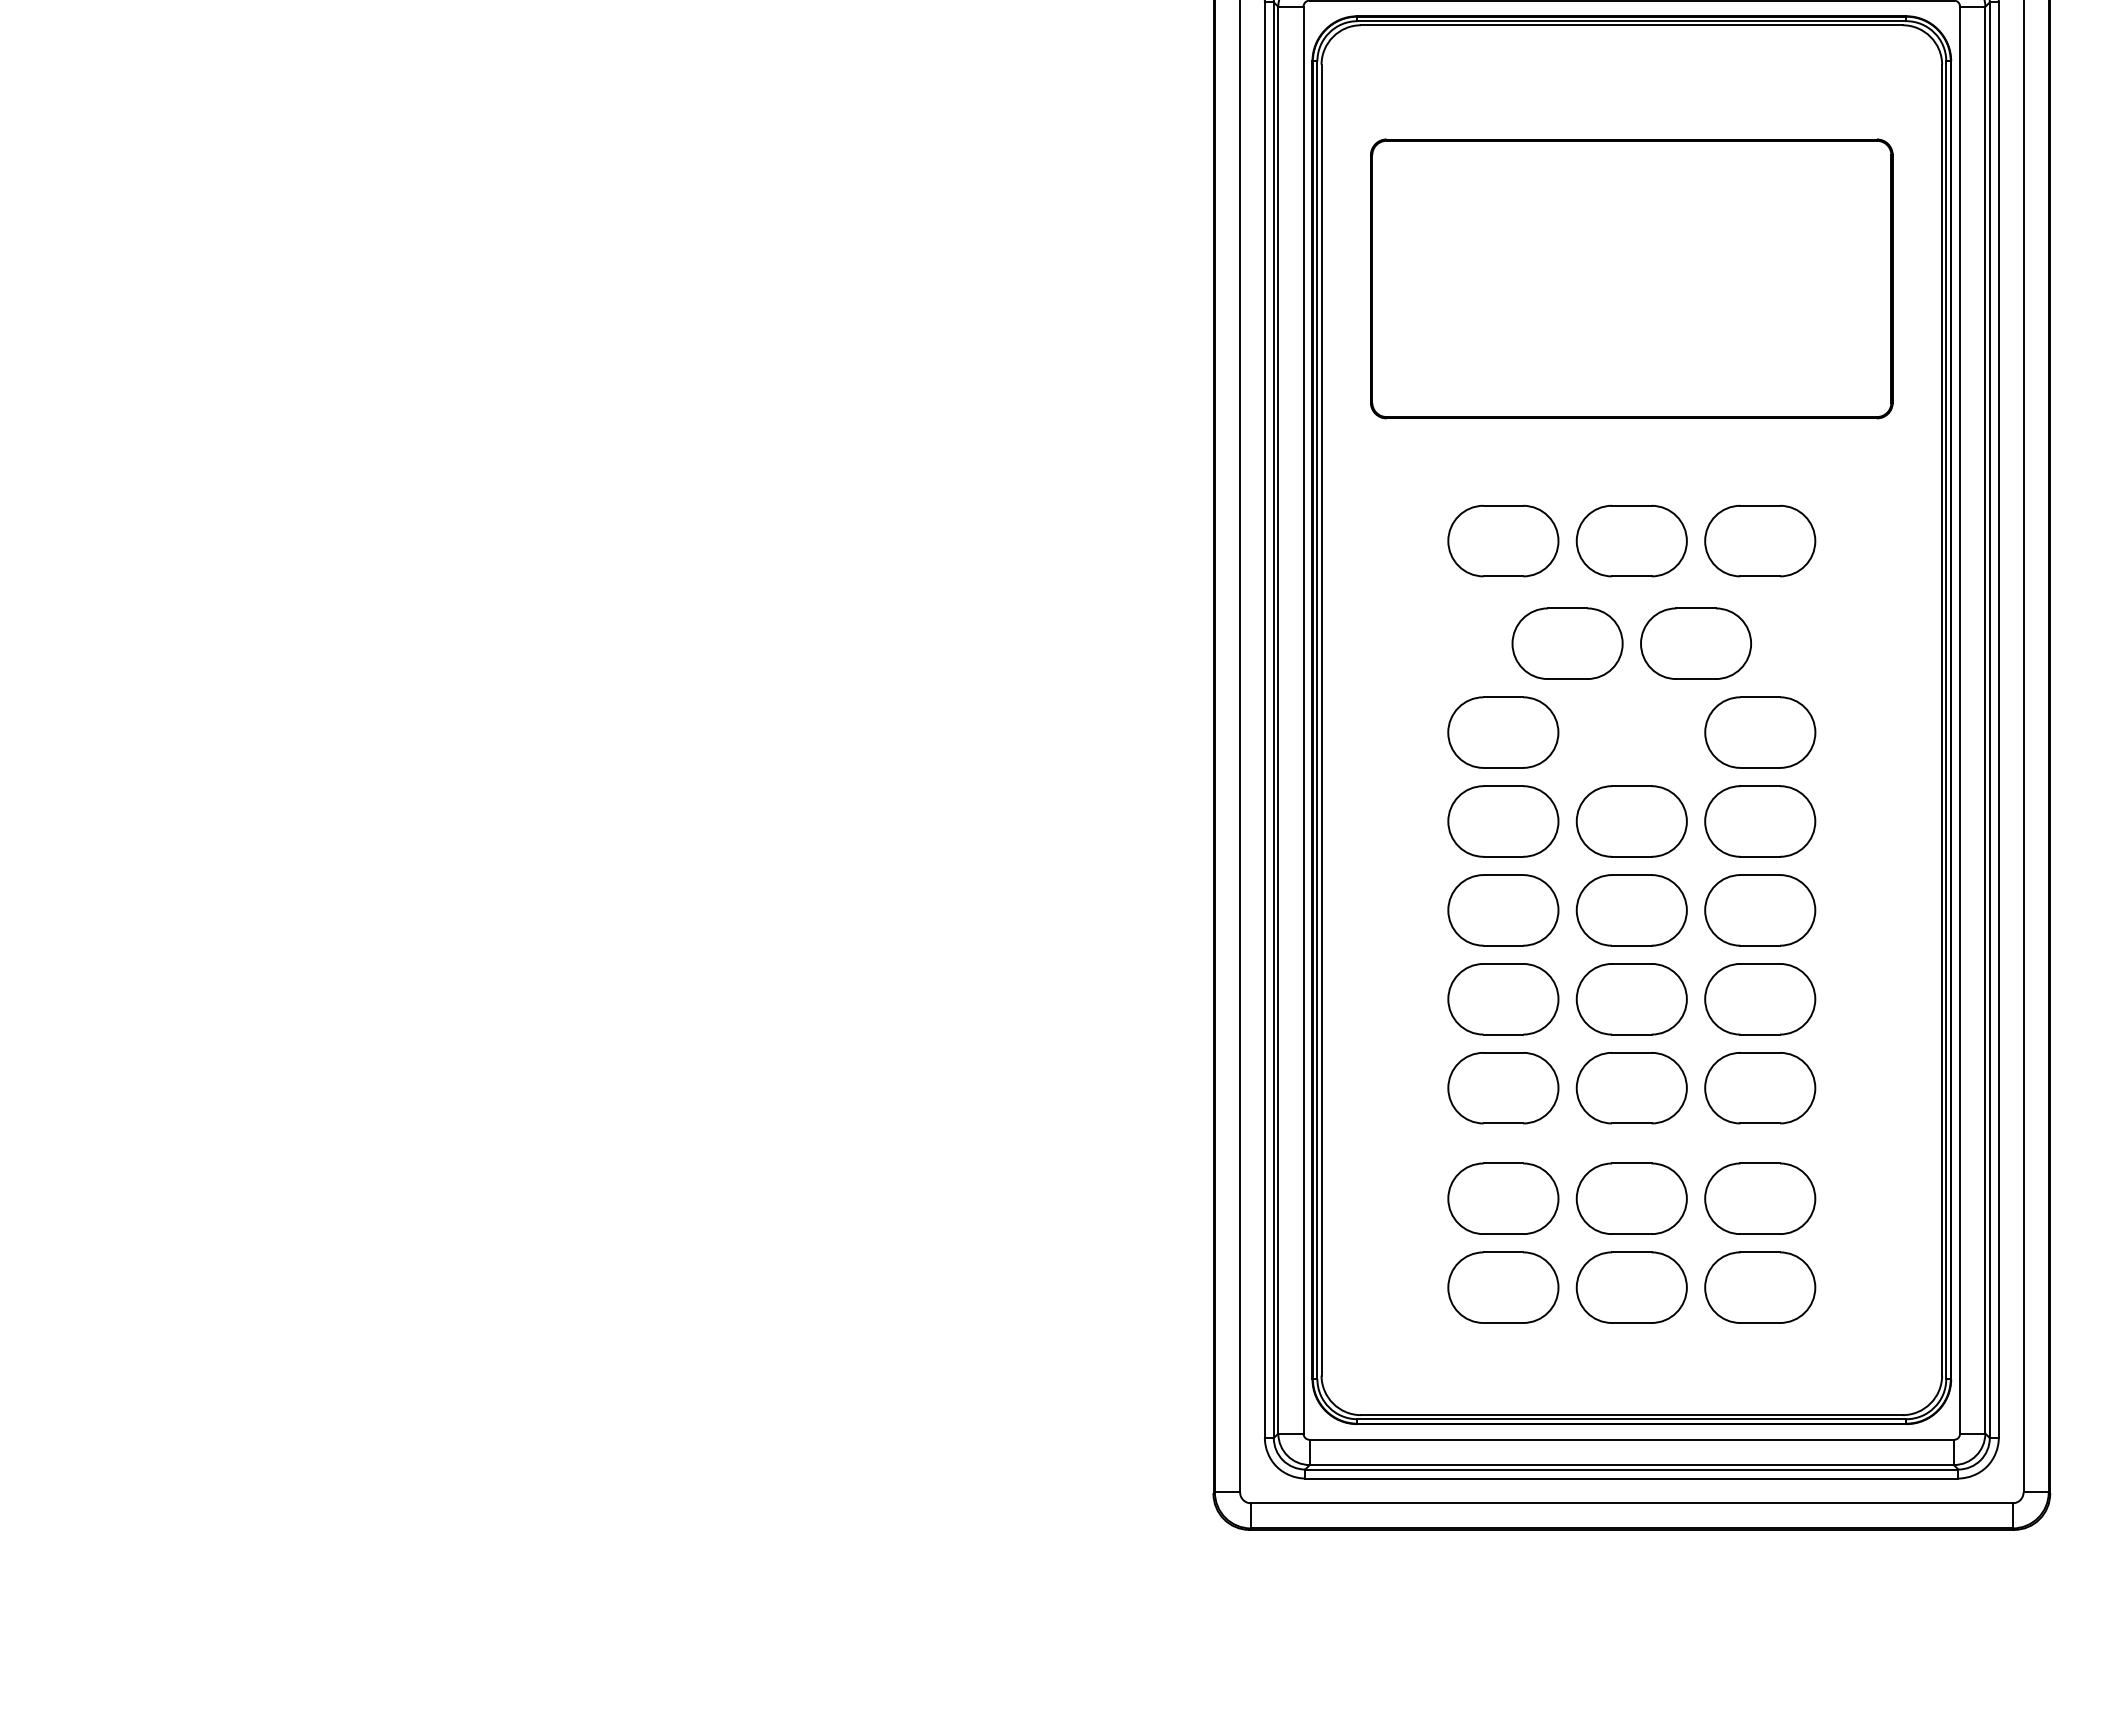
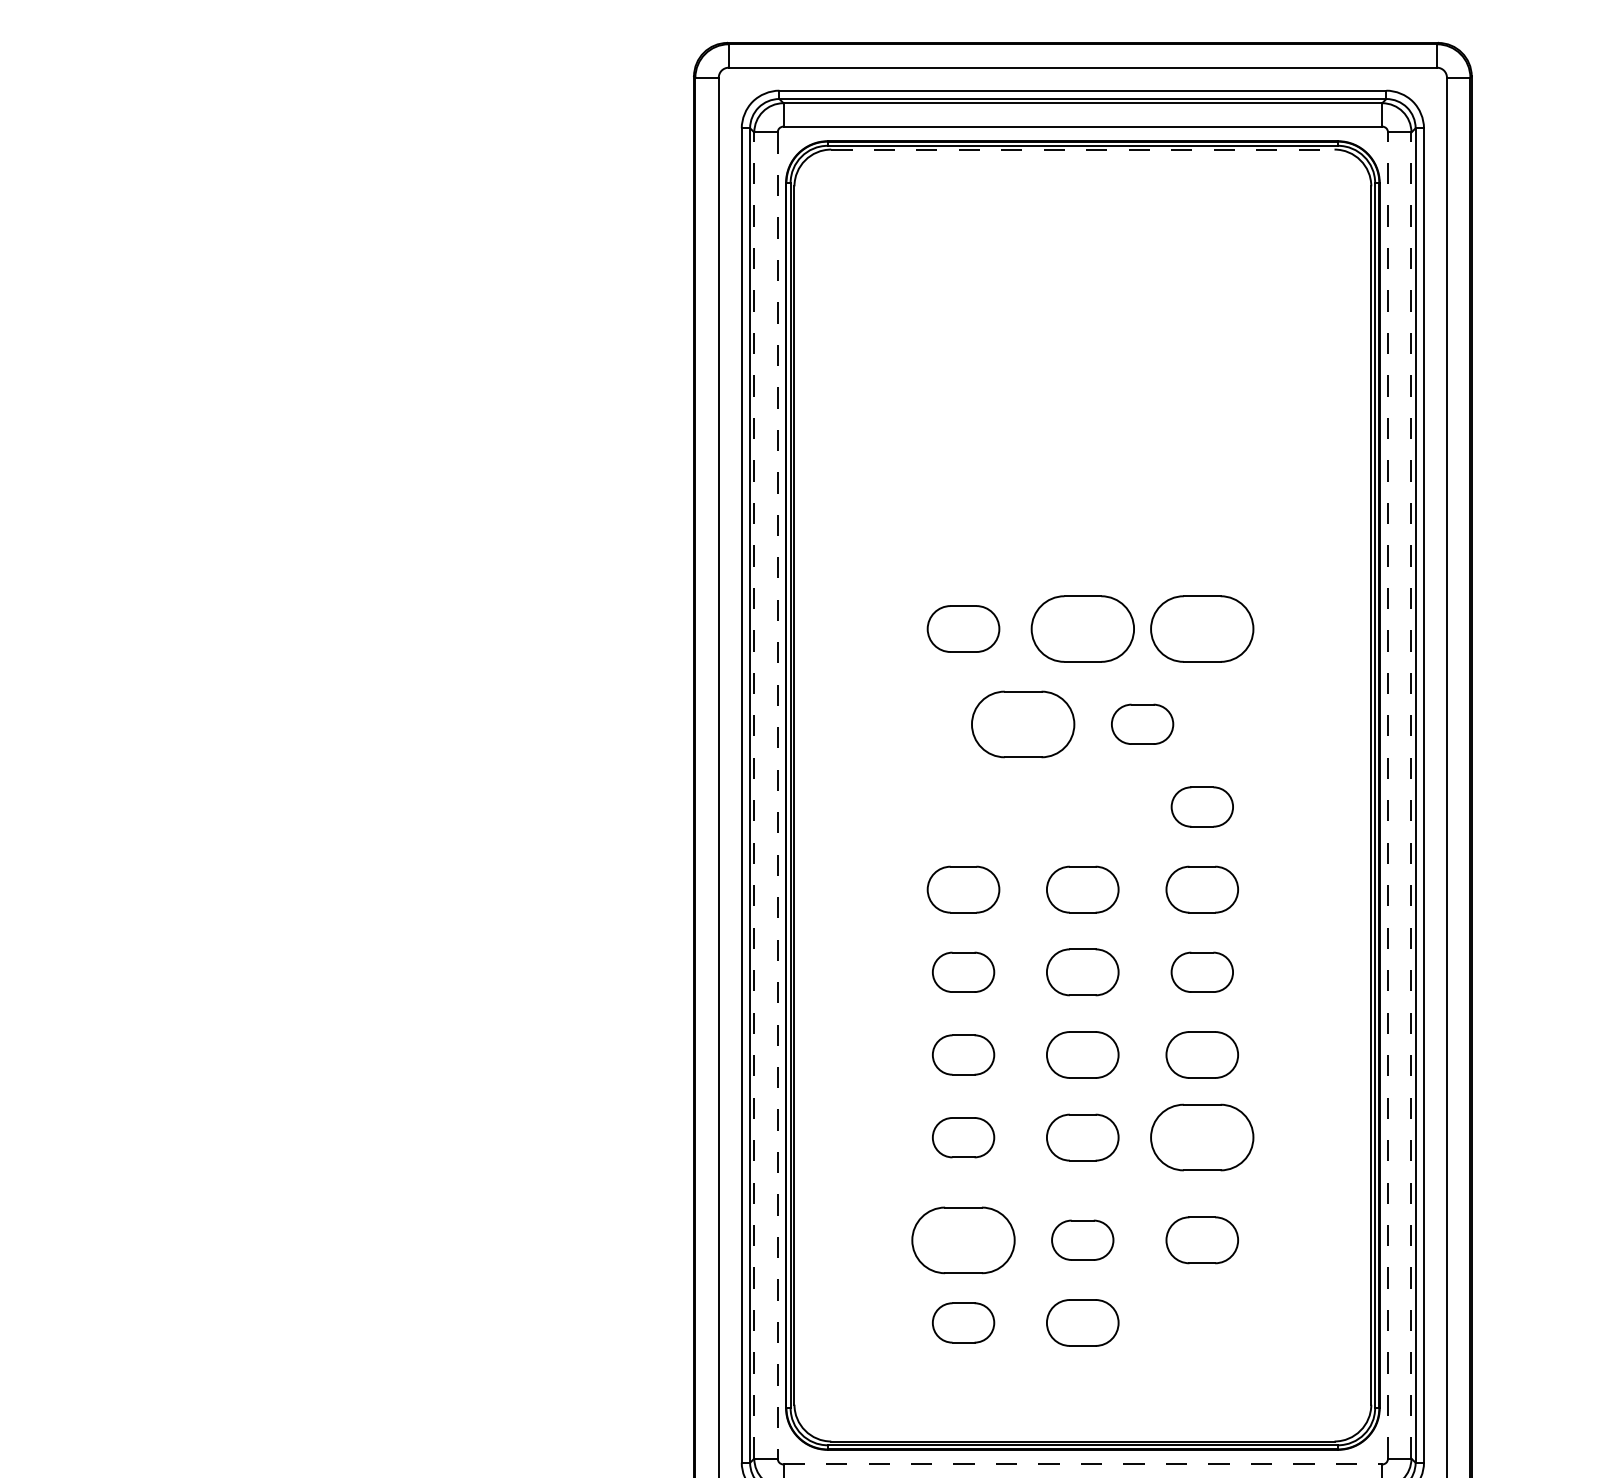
line: (1631, 25) -> (1082, 149), solid -> dashed
part: (1631, 278) -> (1082, 384), removed
part: (1503, 540) -> (963, 628), size x0.7
part: (1695, 643) -> (1142, 724), size x0.6
line: (1278, 719) -> (754, 794), solid -> dashed
line: (1960, 719) -> (1388, 794), solid -> dashed
line: (1985, 719) -> (1411, 794), solid -> dashed
line: (1303, 720) -> (777, 795), solid -> dashed
part: (1503, 732) -> (963, 806), removed
part: (1760, 732) -> (1202, 806), size x0.6
part: (1503, 821) -> (963, 889), size x0.7
part: (1631, 821) -> (1082, 889), size x0.7
part: (1760, 821) -> (1202, 889), size x0.7
part: (1503, 910) -> (963, 972), size x0.6
part: (1631, 910) -> (1082, 972), size x0.7
part: (1760, 910) -> (1202, 972), size x0.6
part: (1503, 999) -> (963, 1055), size x0.6
part: (1631, 999) -> (1082, 1055), size x0.7
part: (1760, 999) -> (1202, 1055), size x0.7
part: (1503, 1088) -> (963, 1137), size x0.6
part: (1631, 1088) -> (1082, 1137), size x0.7
part: (1631, 1198) -> (1082, 1240), size x0.6
part: (1760, 1198) -> (1202, 1240), size x0.7
part: (1503, 1287) -> (963, 1322), size x0.6
part: (1631, 1287) -> (1082, 1322), size x0.7
part: (1760, 1287) -> (1202, 1322), removed
line: (1632, 1439) -> (1083, 1464), solid -> dashed

